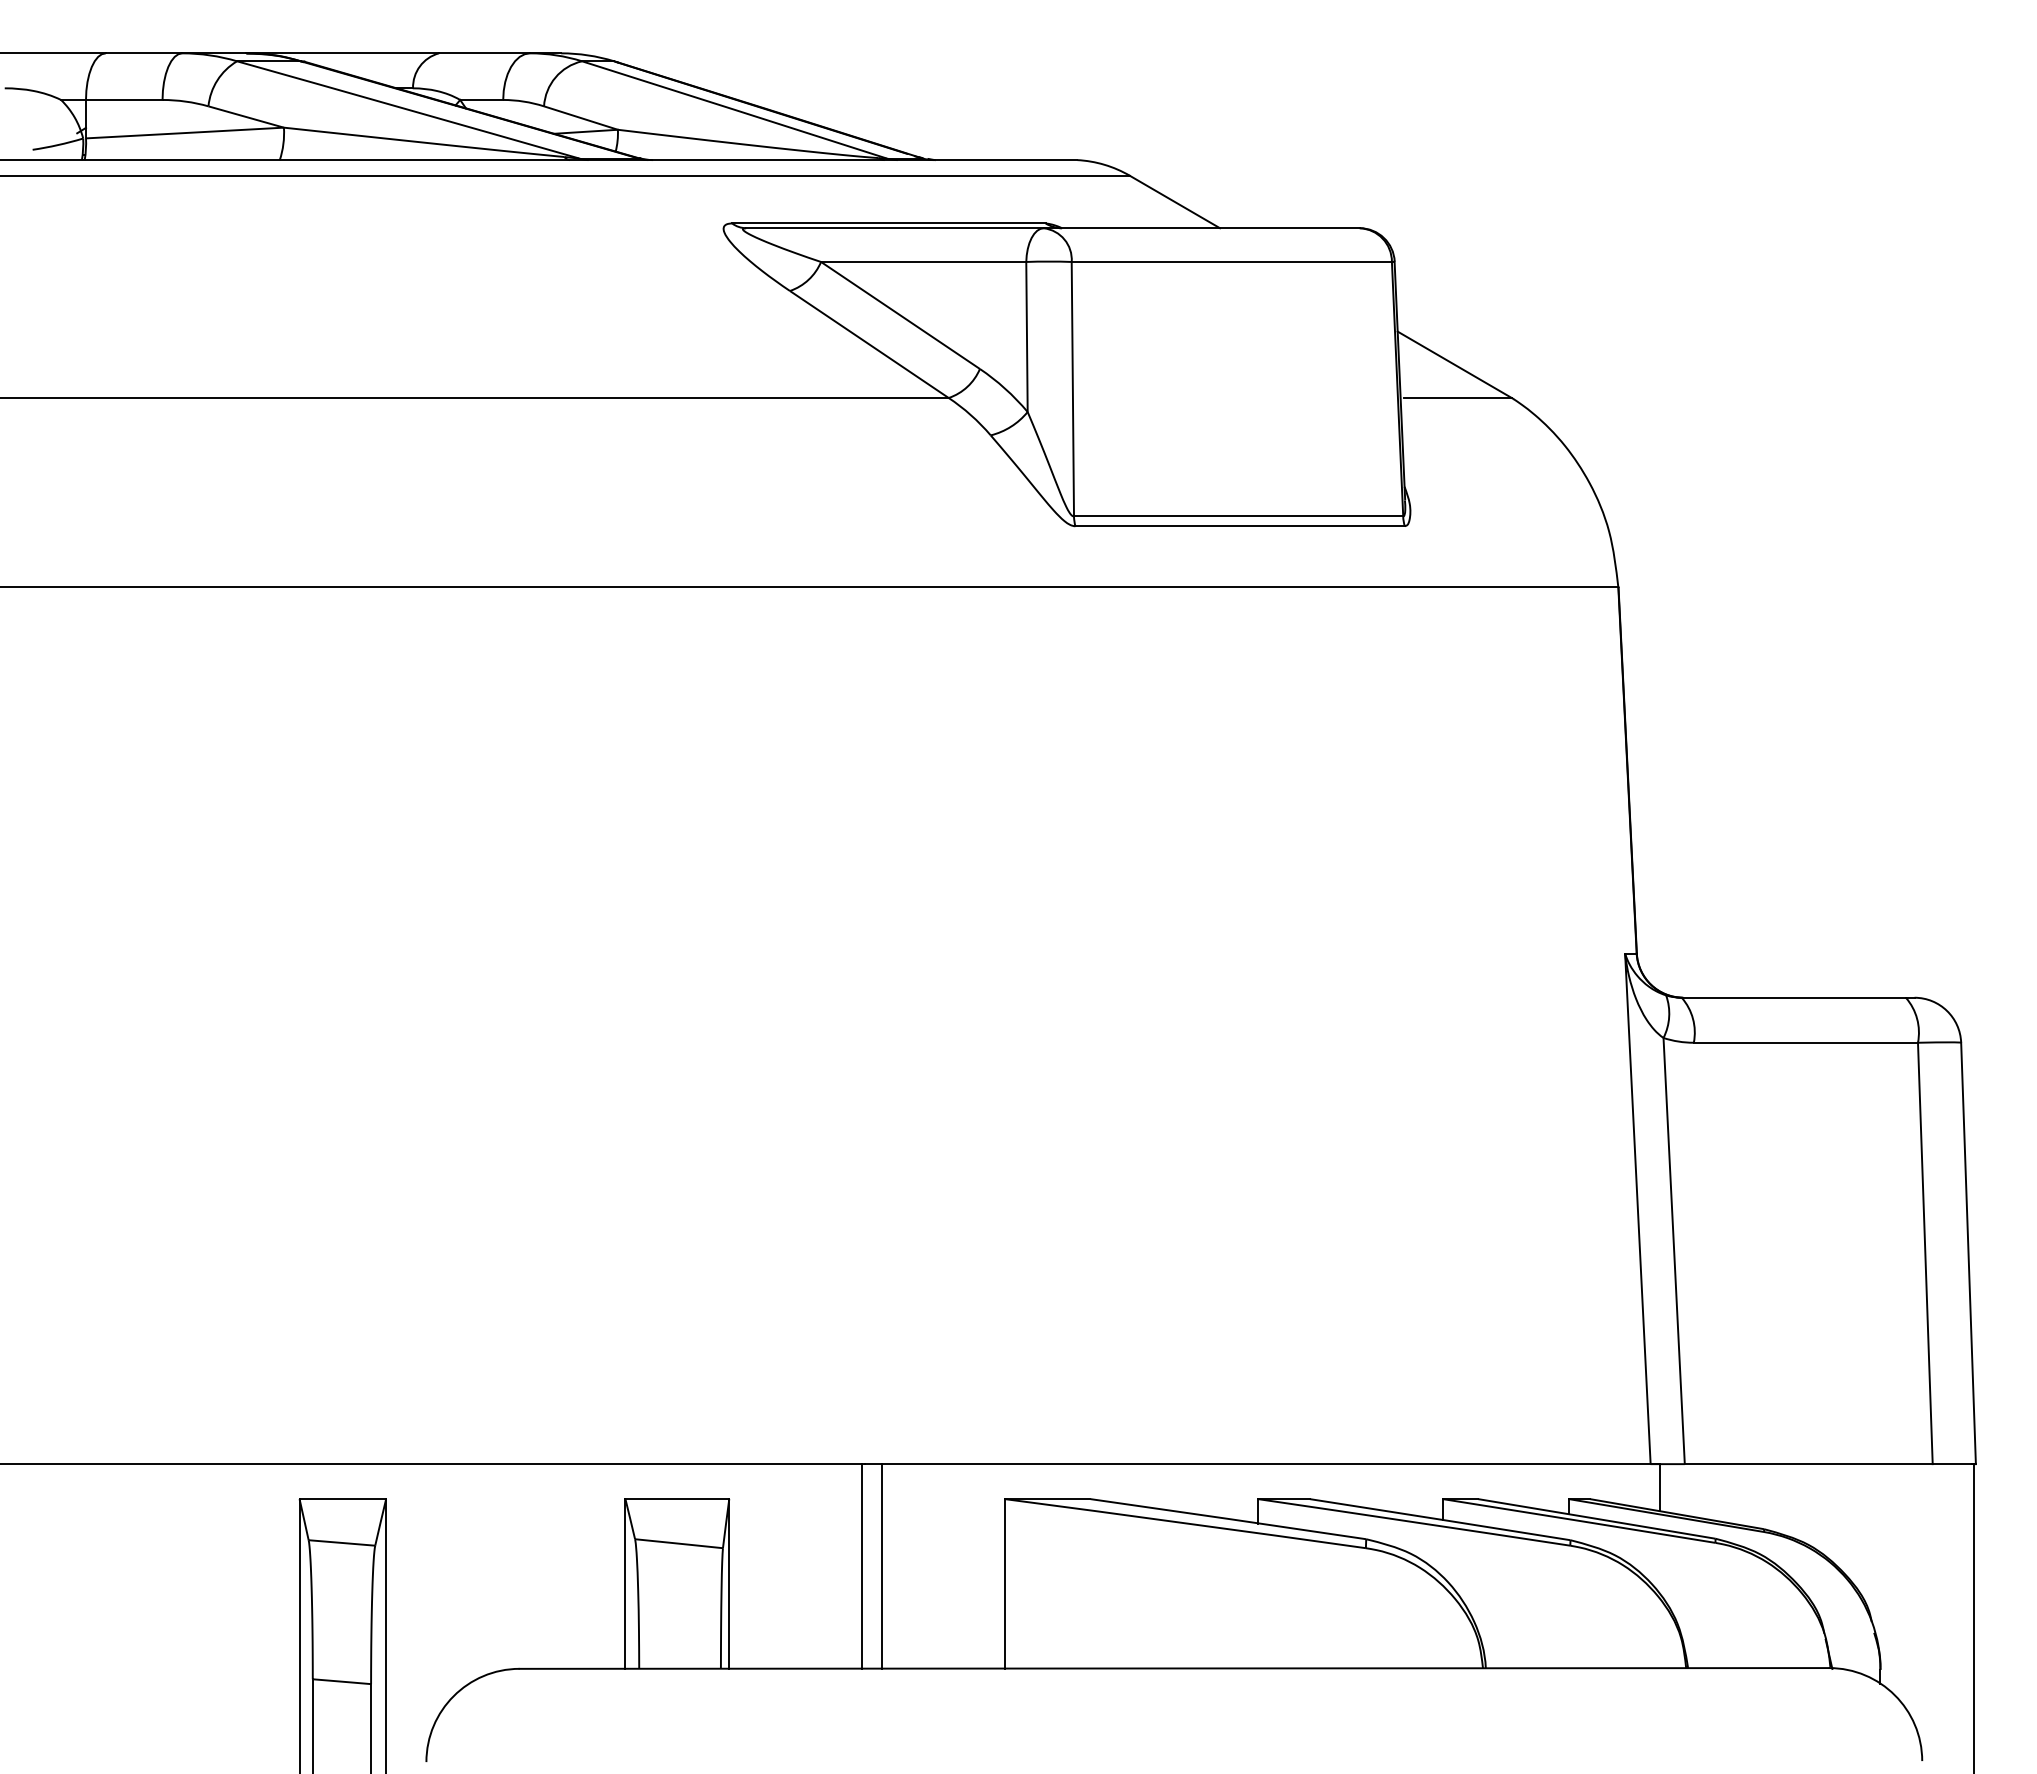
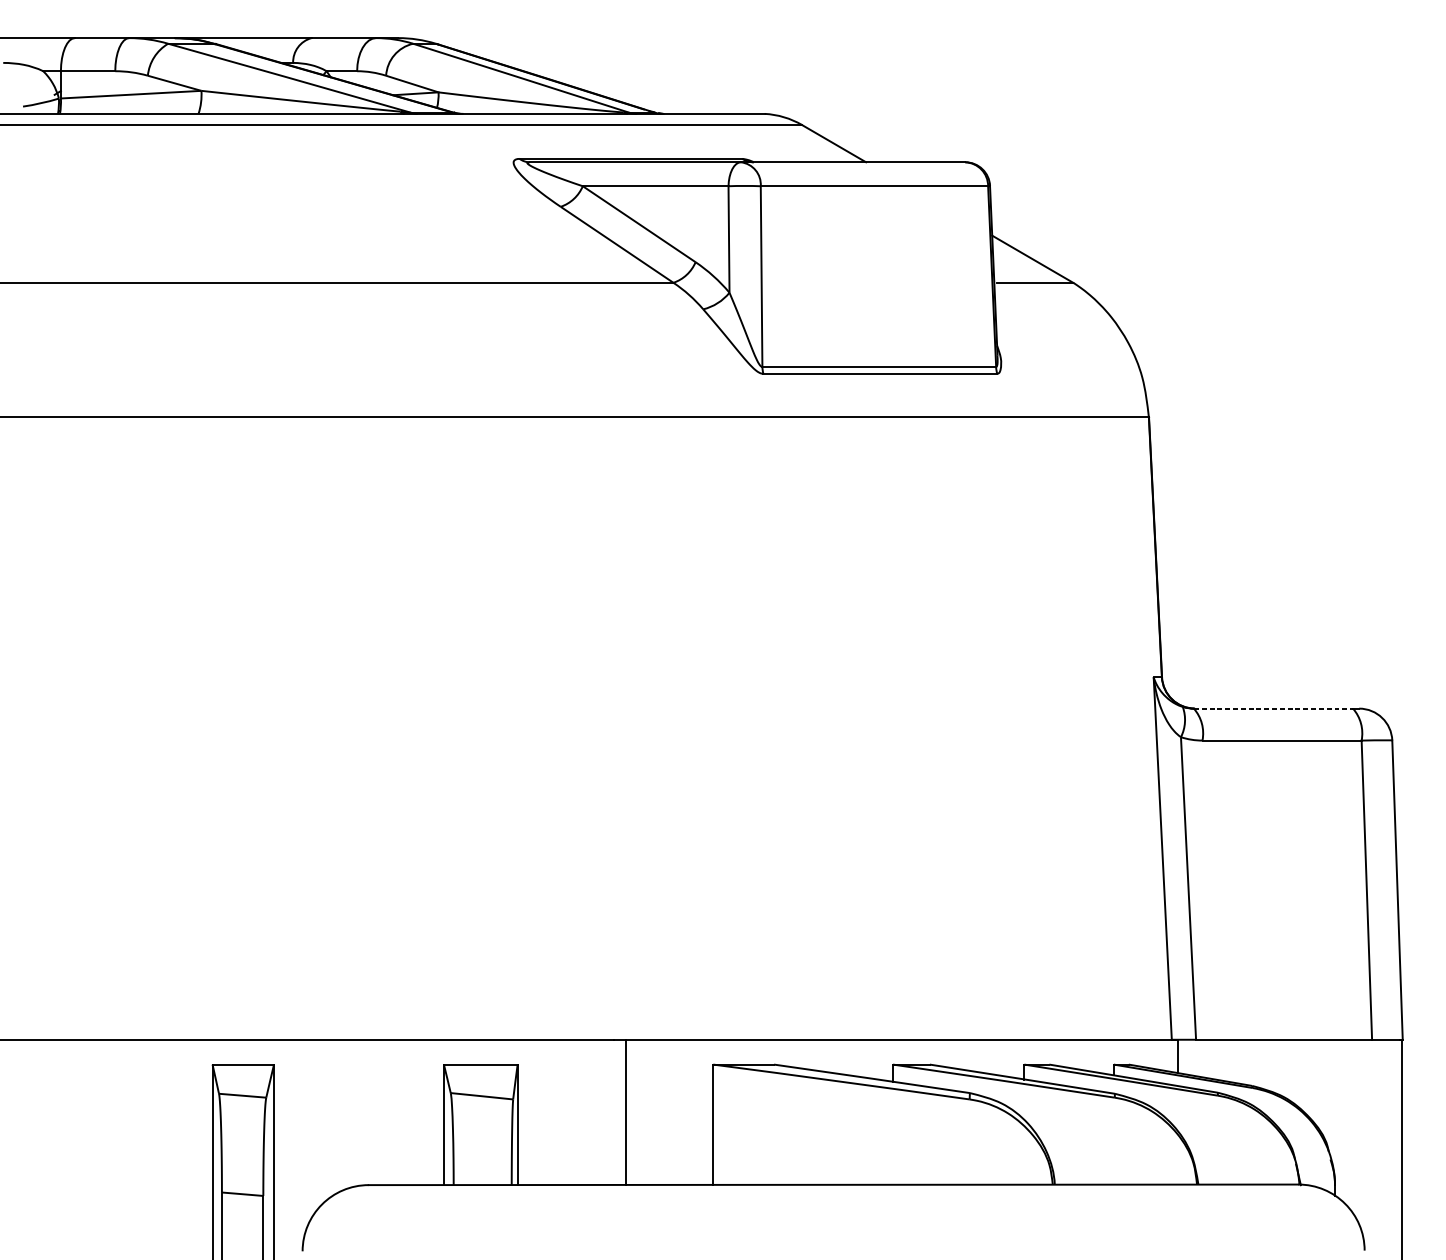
line: (1794, 997) -> (1273, 708), solid -> dashed
line: (862, 1566) -> (612, 1112), removed

